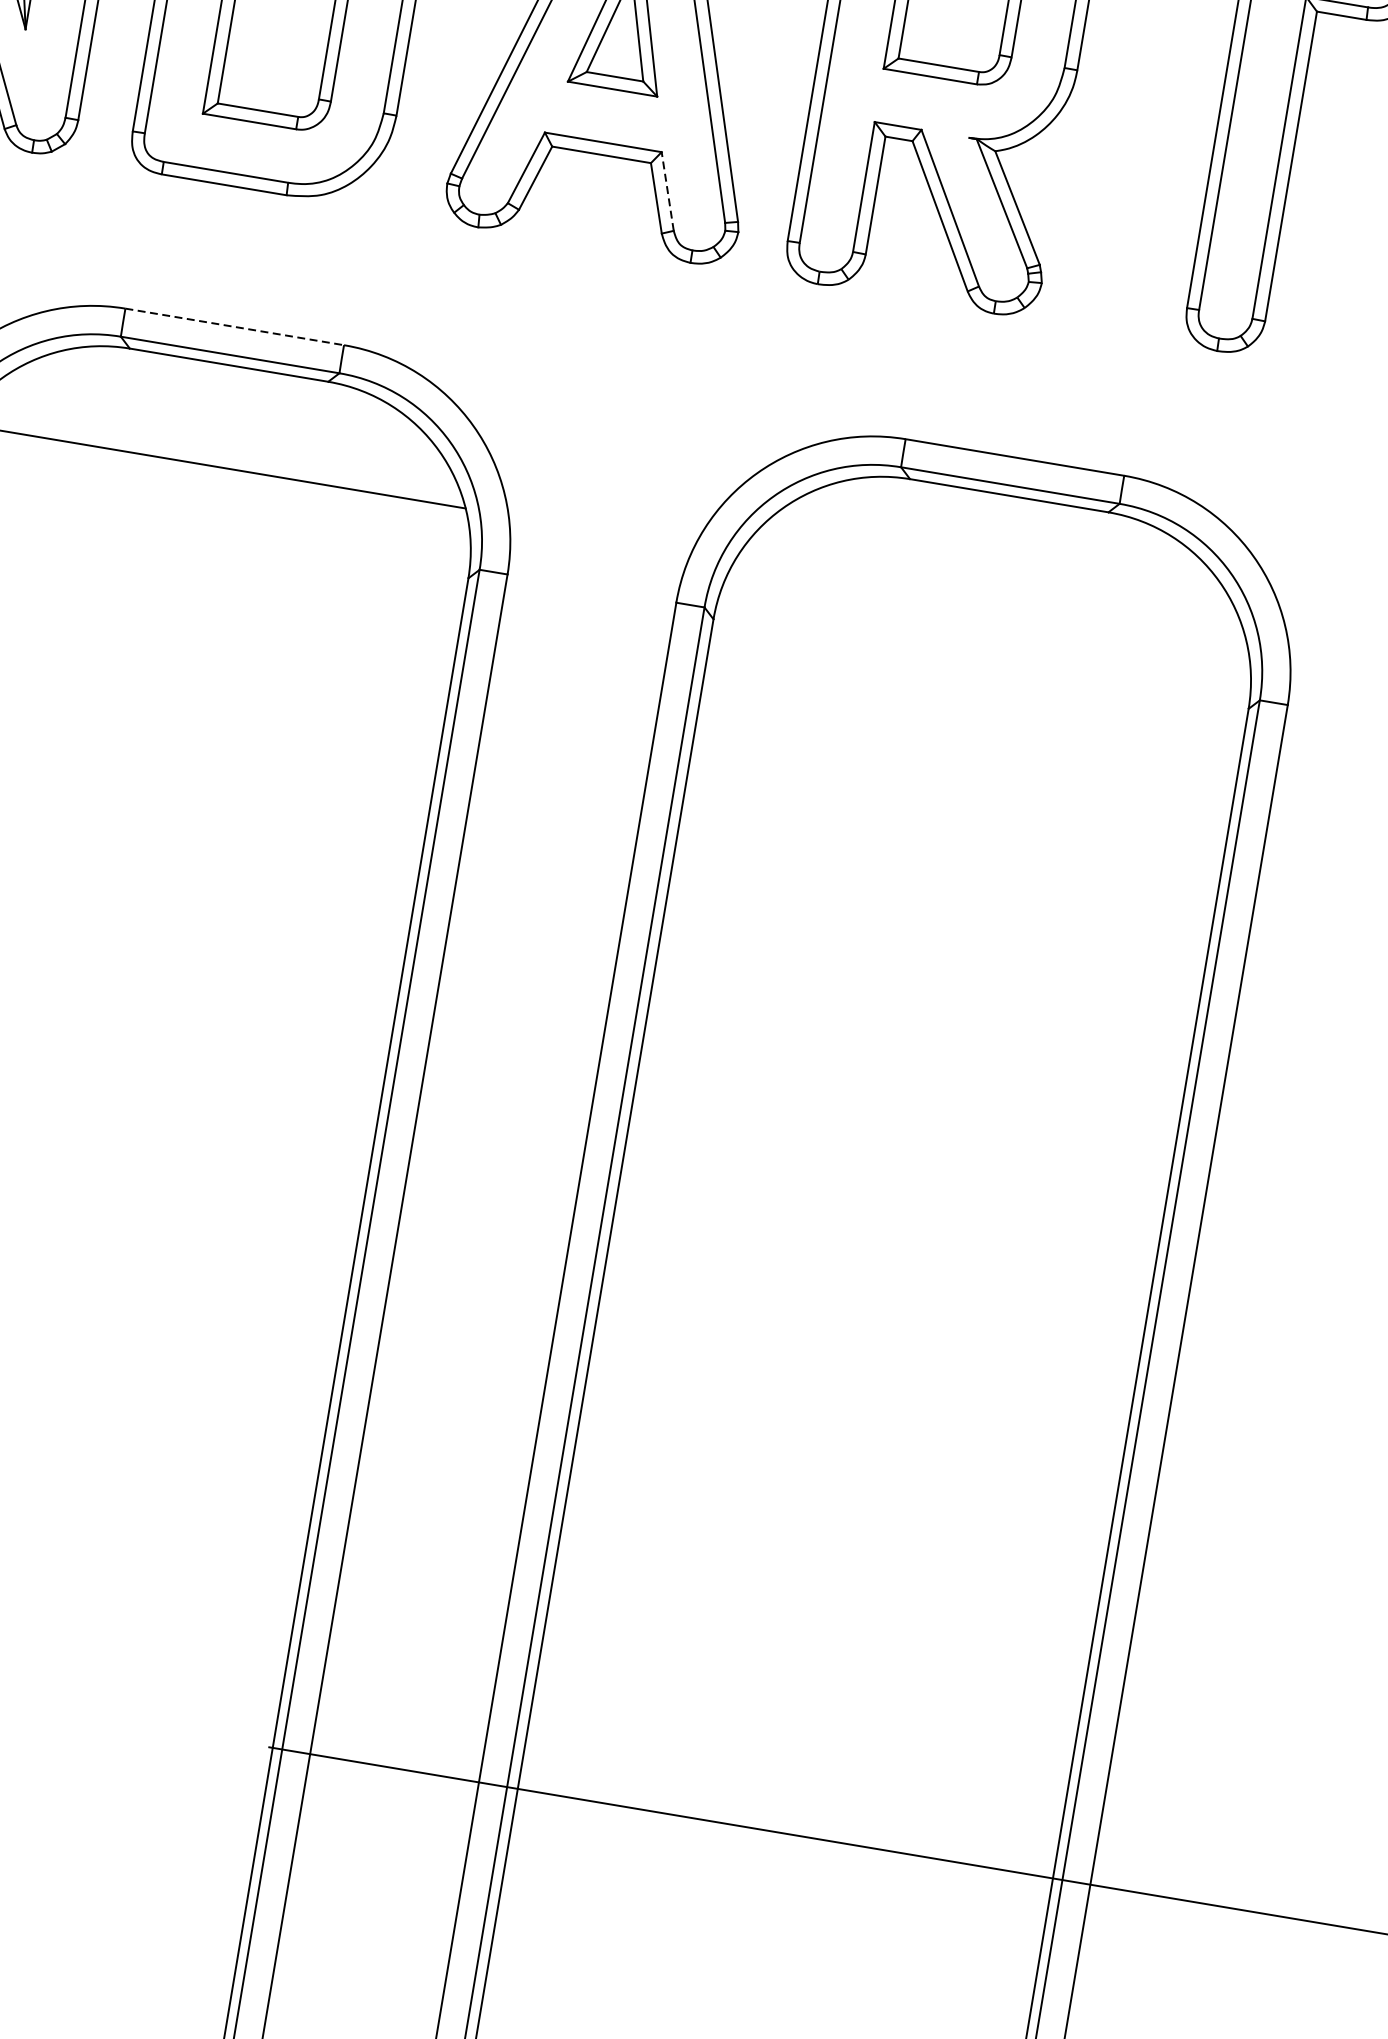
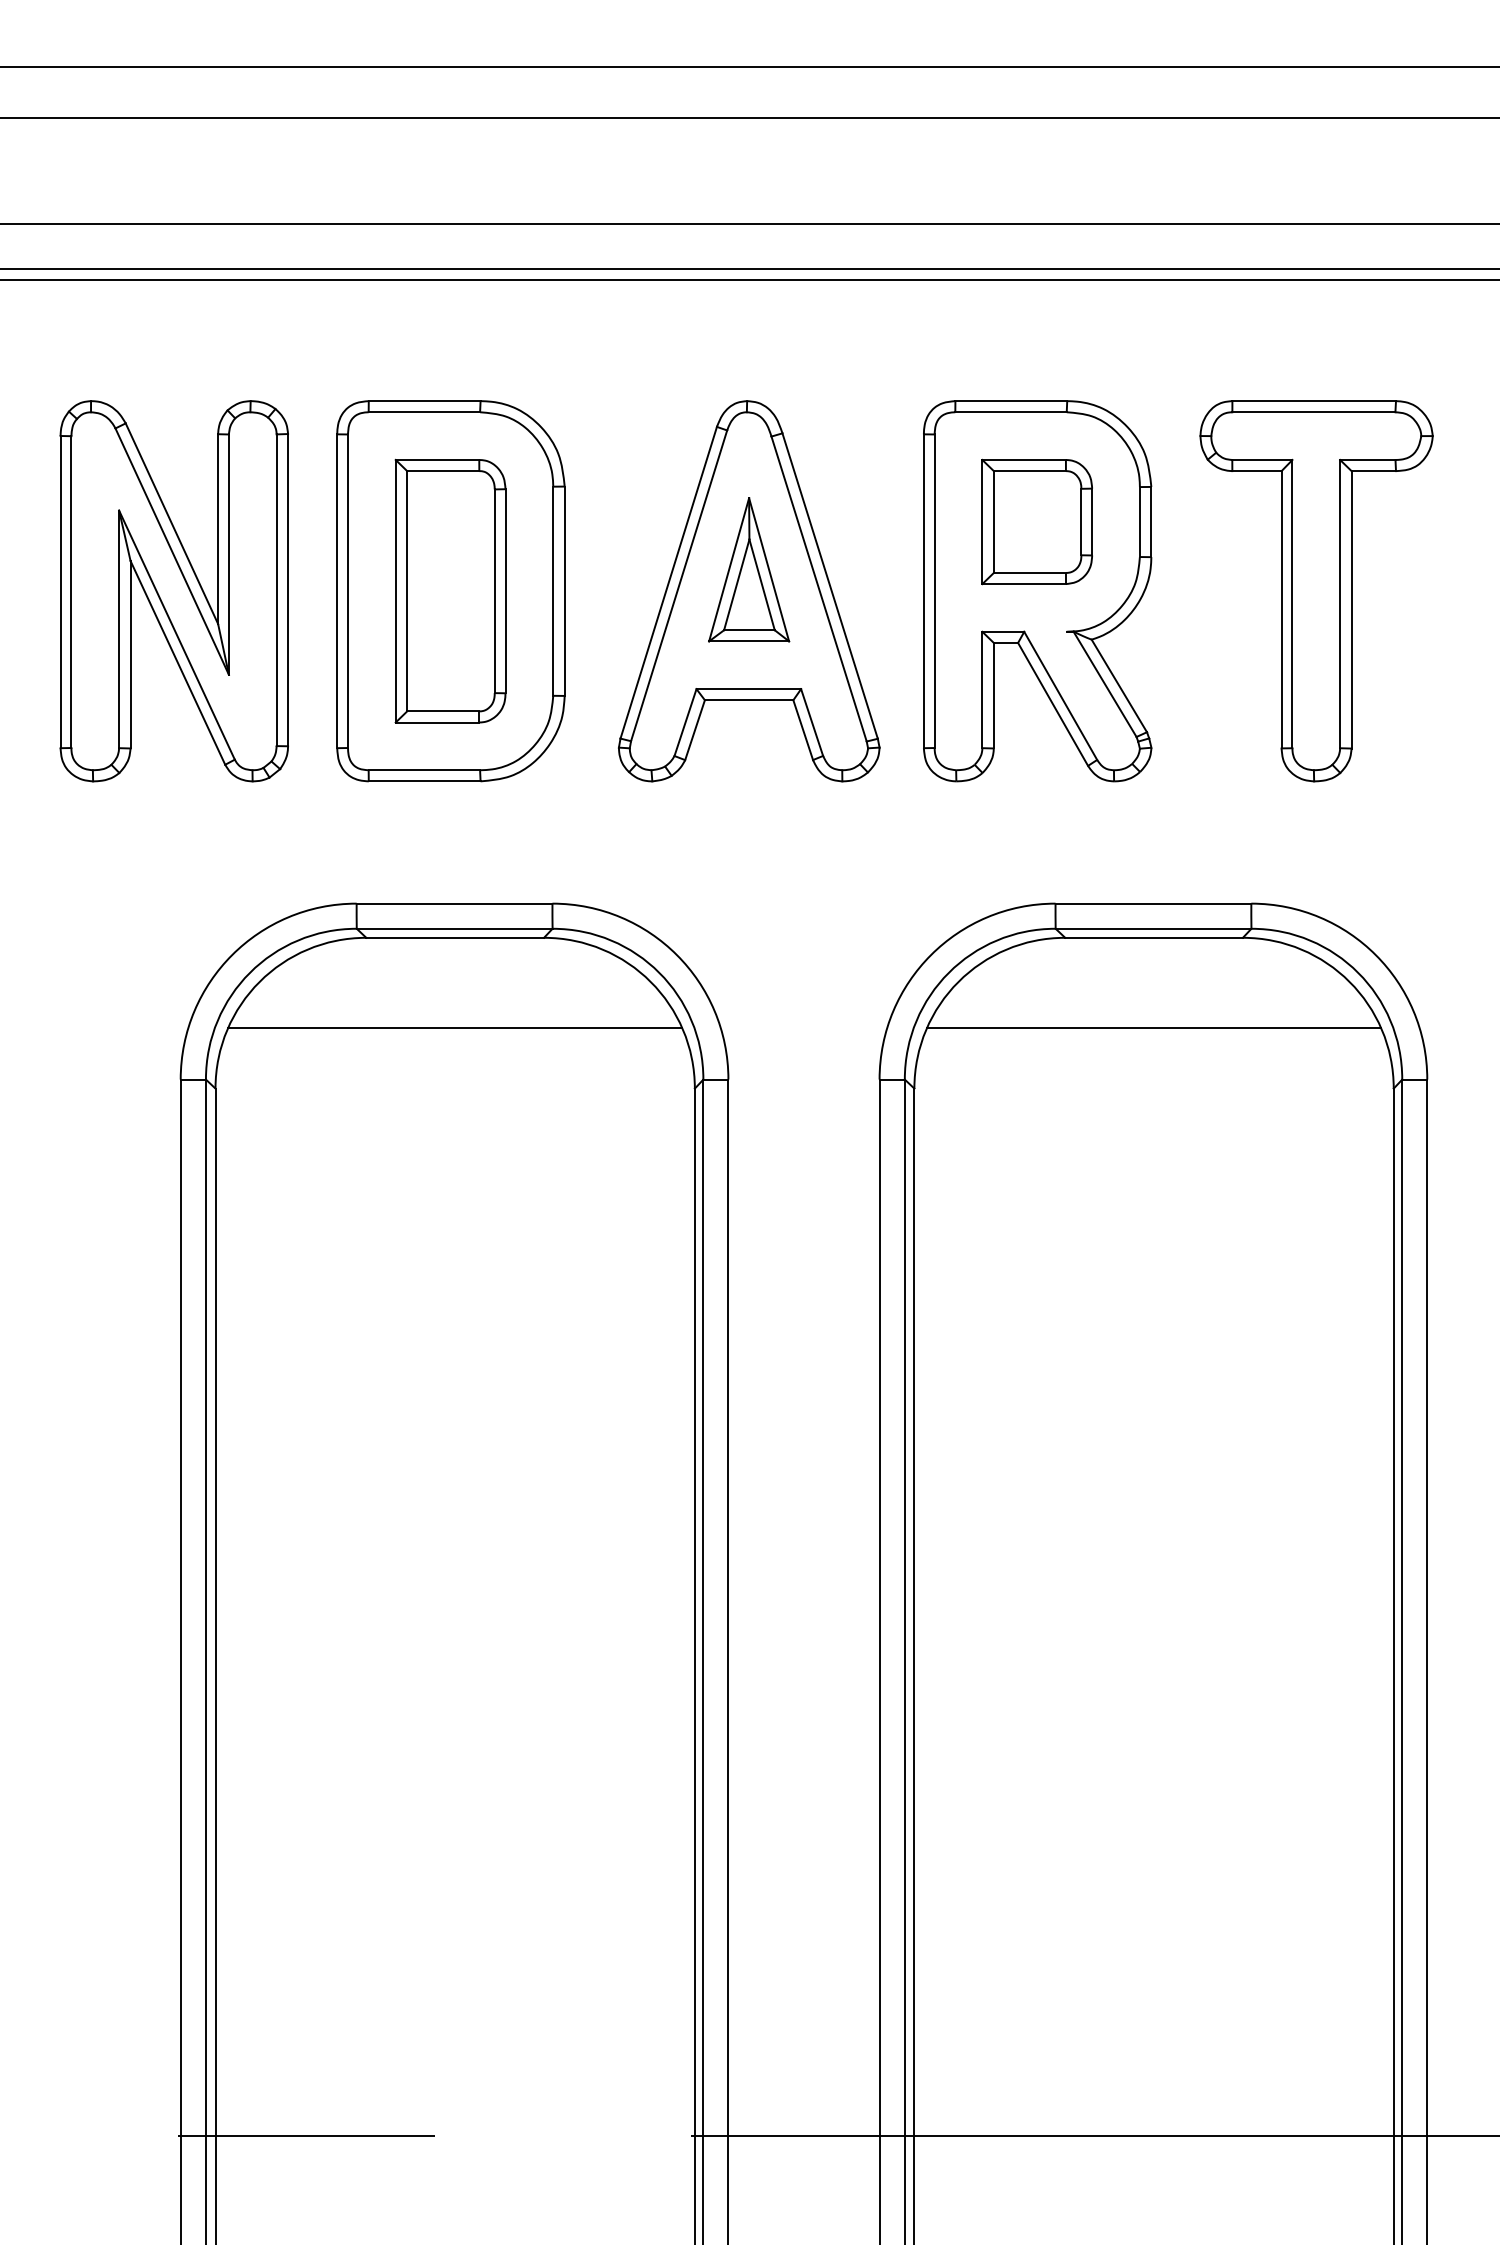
line: (667, 191) -> (811, 722), dashed -> solid
line: (234, 326) -> (454, 903), dashed -> solid
line: (991, 596) -> (1153, 1028), added

